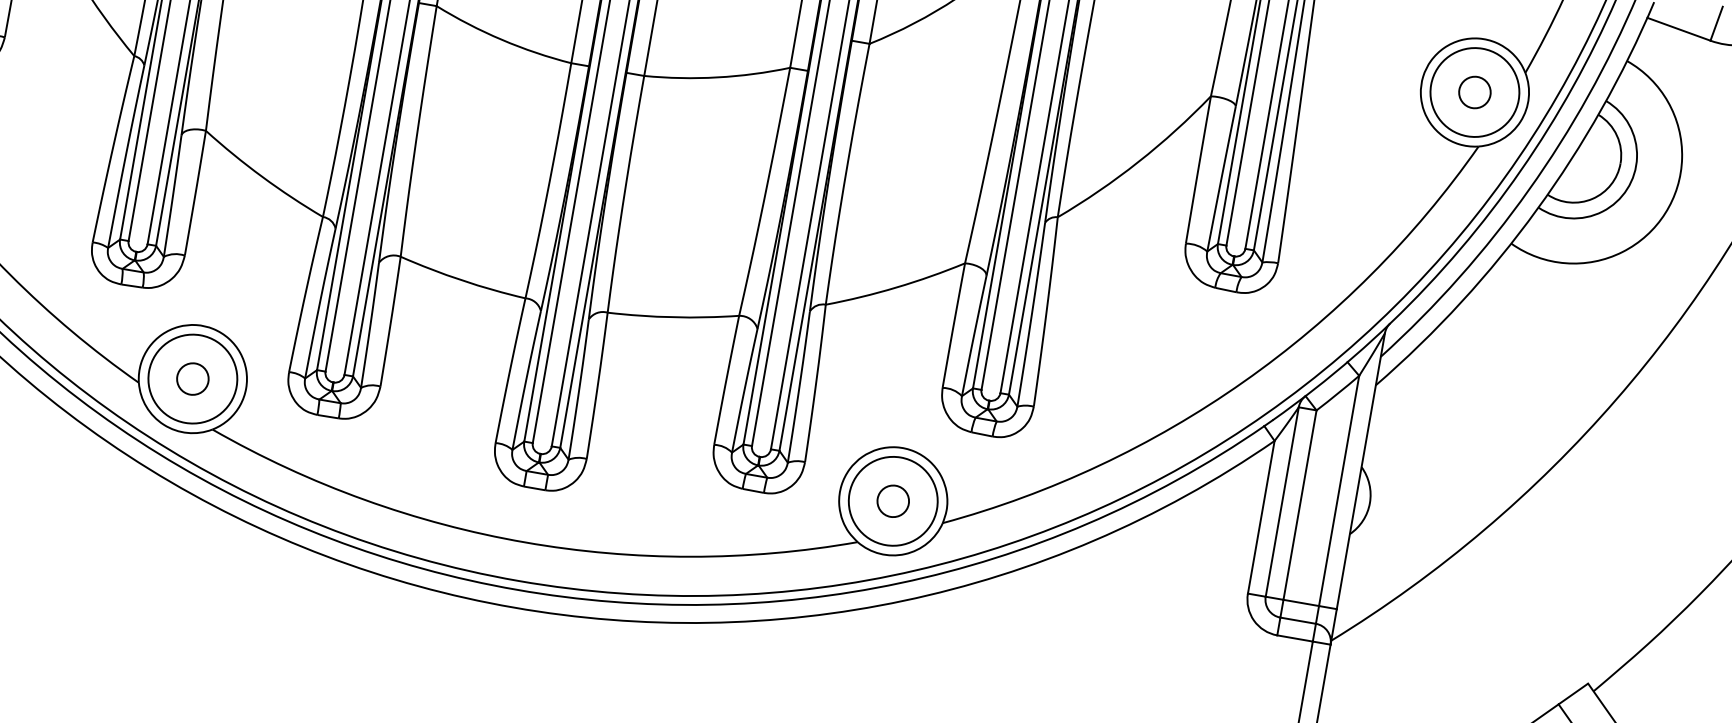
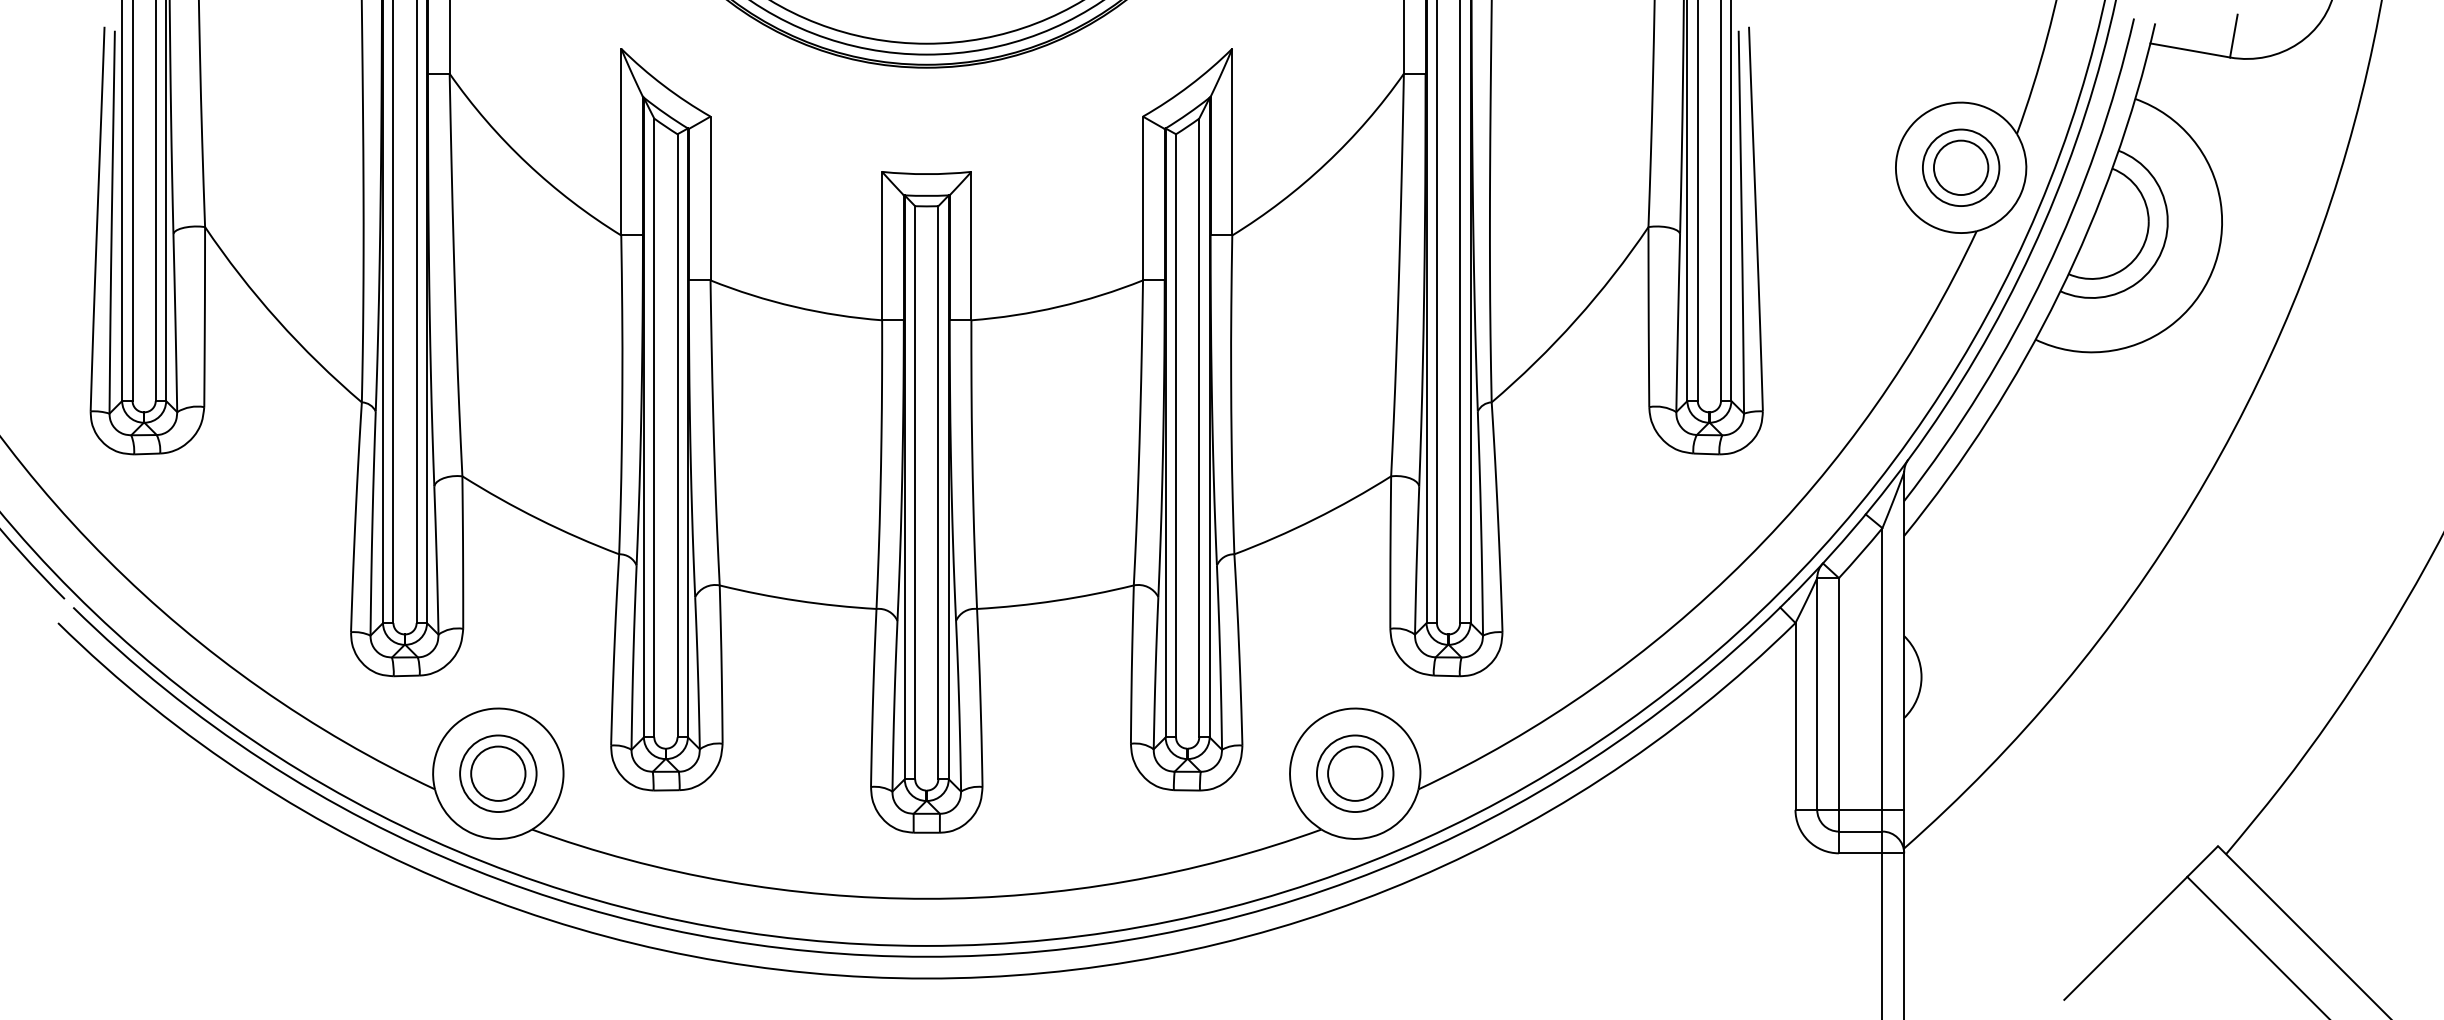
circle: (1474, 92) -> (1960, 167), size x0.71
circle: (1474, 92) -> (1960, 167), size x1.43
circle: (193, 378) -> (498, 773), size x0.71
circle: (193, 378) -> (498, 773), size x1.43
circle: (892, 501) -> (1354, 773), size x0.71
circle: (893, 501) -> (1355, 773), size x1.43

